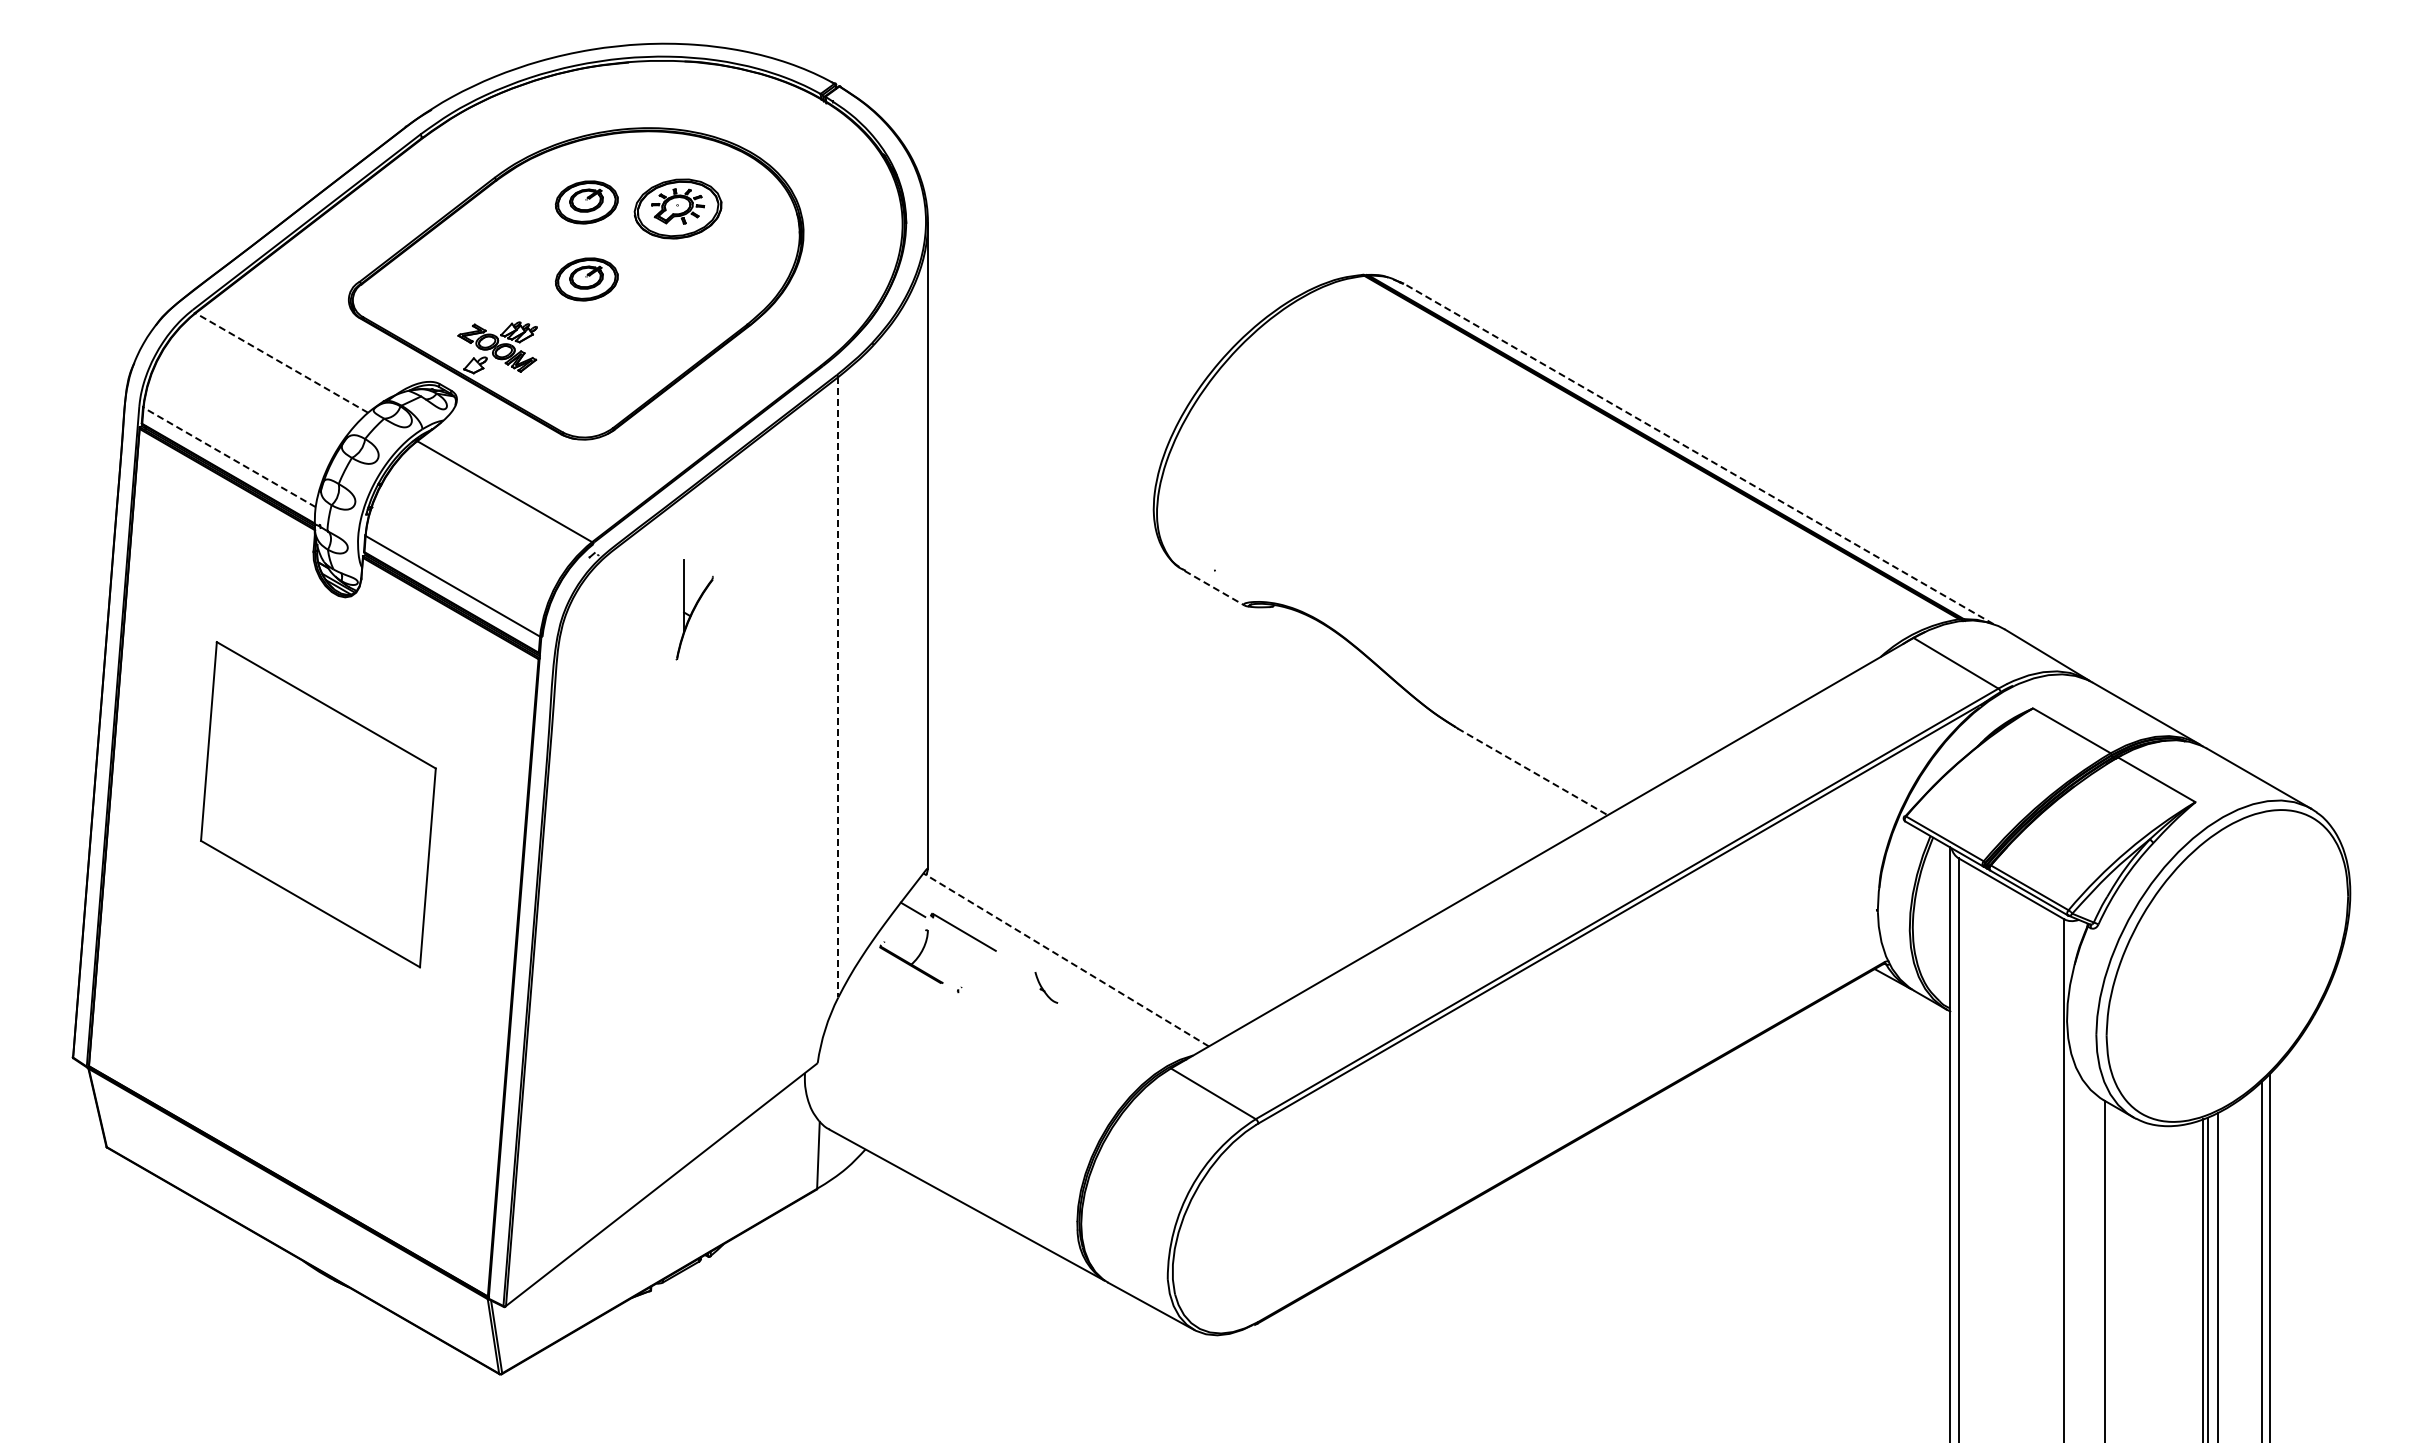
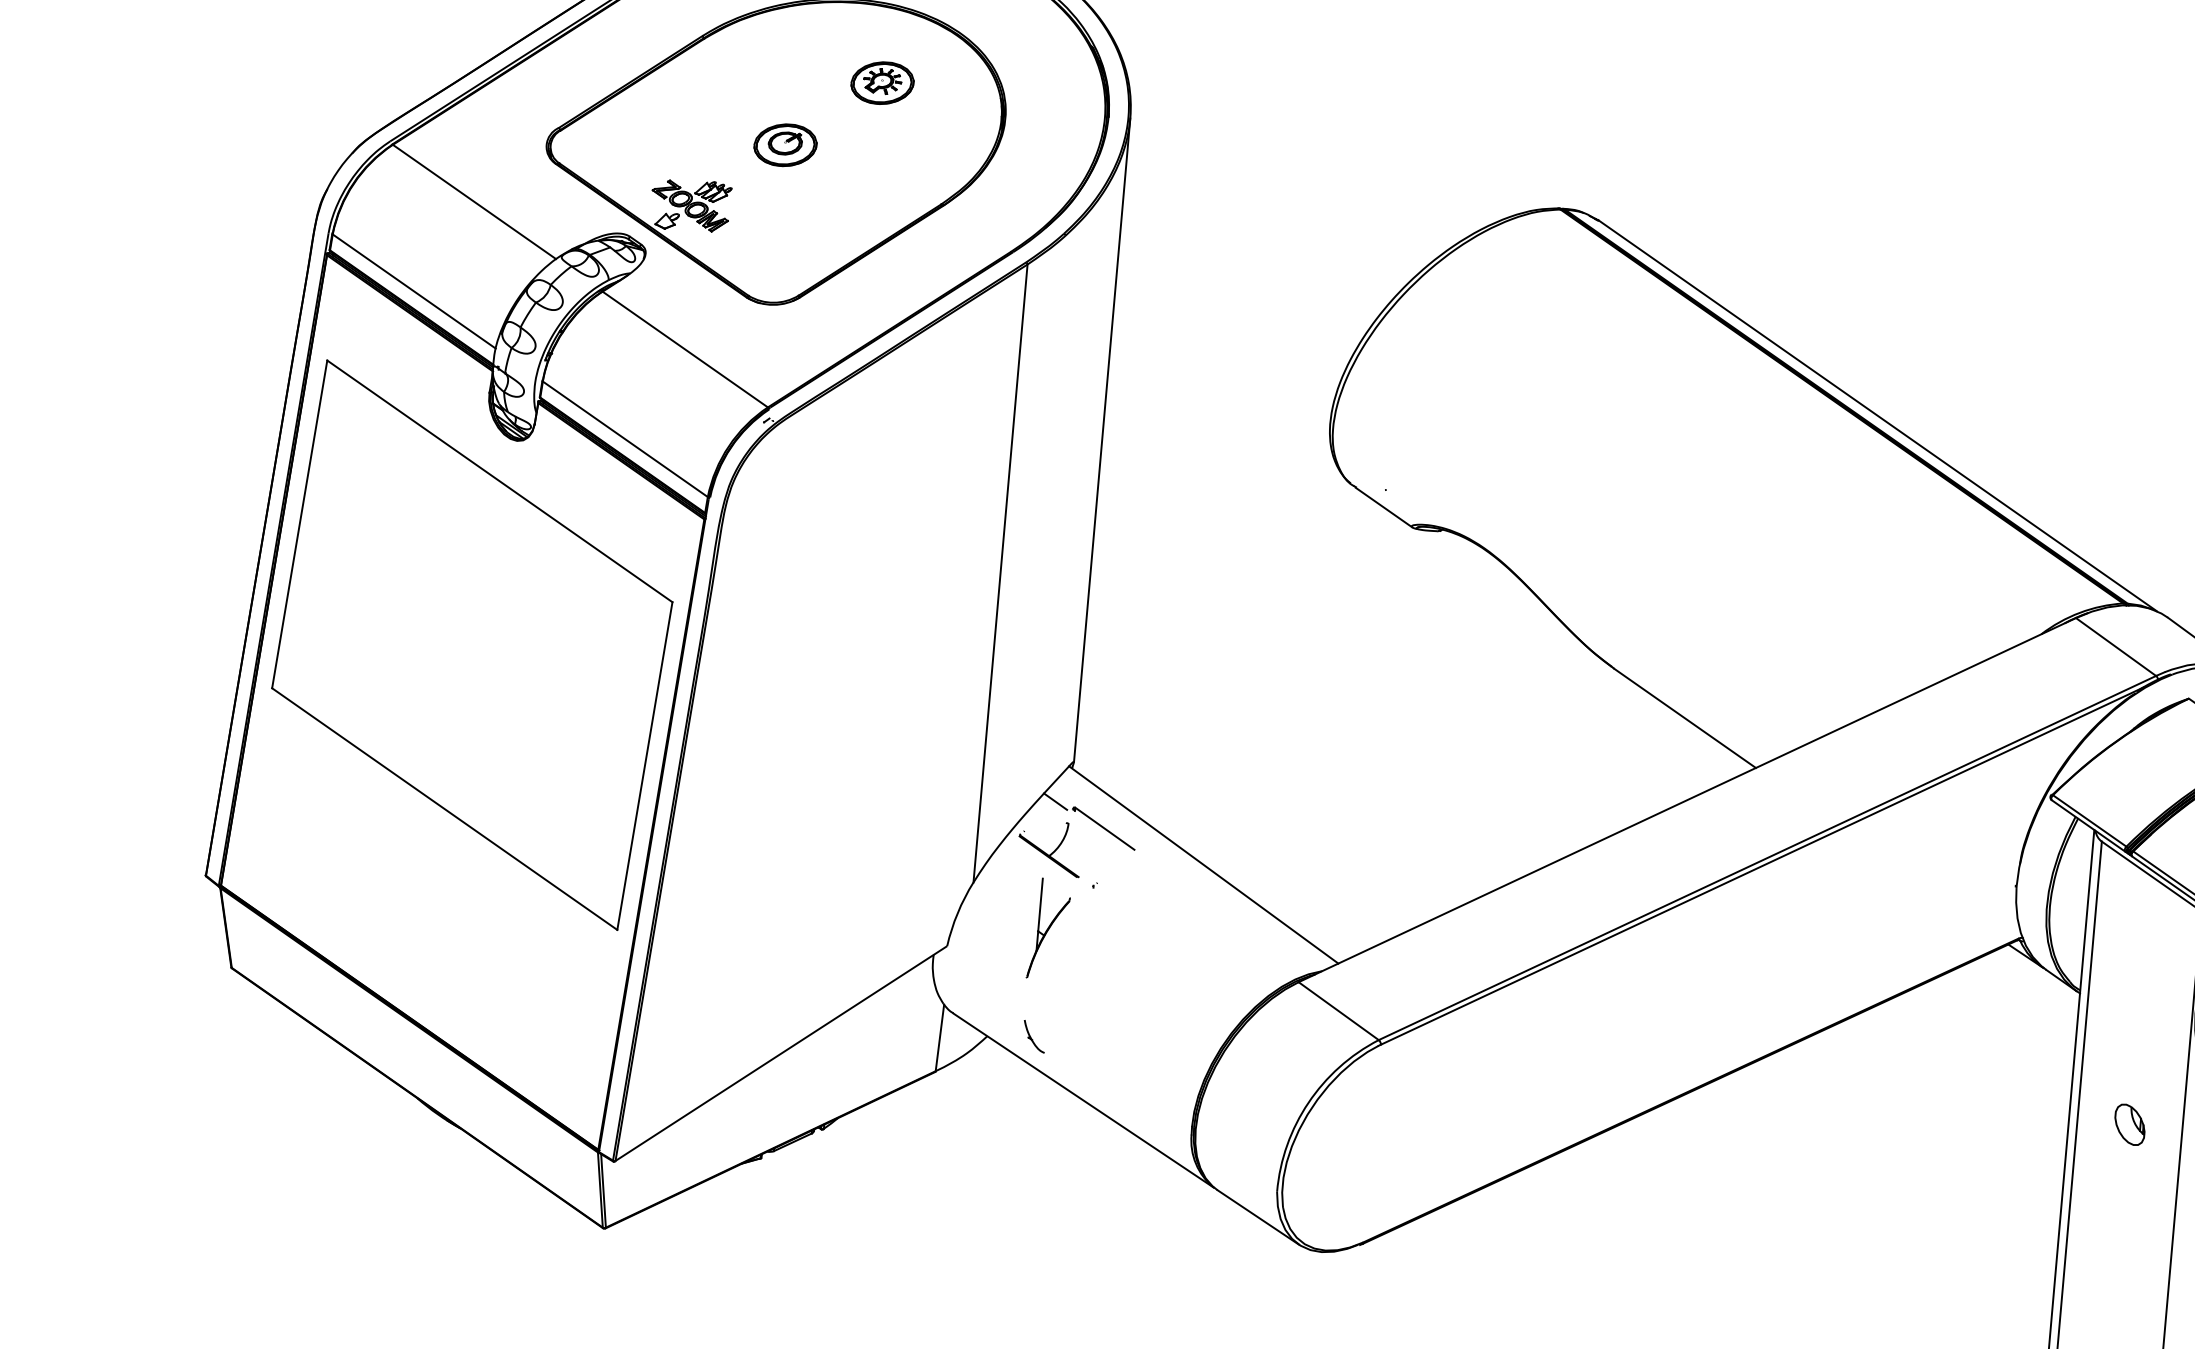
part: (586, 202) -> (791, 68), removed
part: (677, 209) -> (881, 83), size x0.71
line: (281, 363) -> (474, 202), dashed -> solid
line: (1698, 453) -> (1877, 415), dashed -> solid
line: (229, 457) -> (414, 291), dashed -> solid
line: (1214, 588) -> (1383, 507), dashed -> solid
part: (694, 609) -> (1048, 929), moved
line: (838, 687) -> (1000, 573), dashed -> solid
line: (1532, 771) -> (1684, 717), dashed -> solid
part: (318, 804) -> (472, 644), size x1.67
line: (1066, 959) -> (1204, 864), dashed -> solid
part: (1046, 987) -> (1034, 1036), moved
part: (2011, 1137) -> (2129, 1124), added

